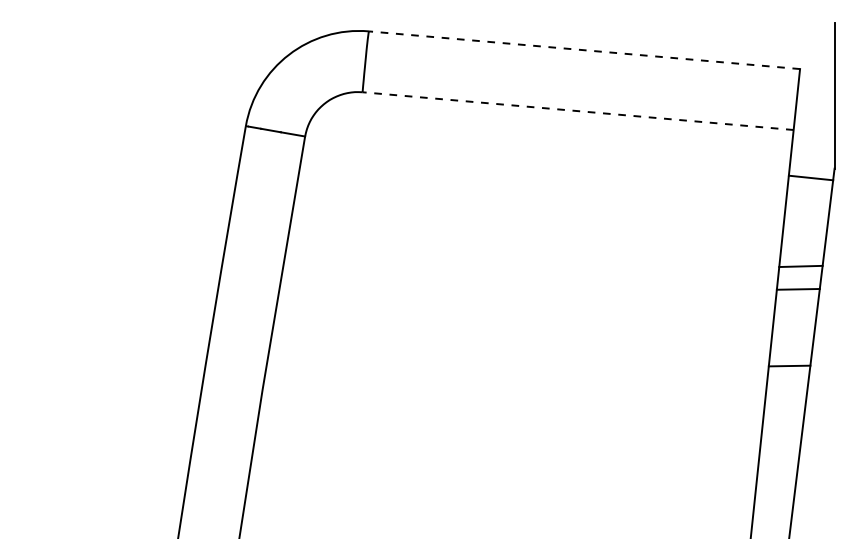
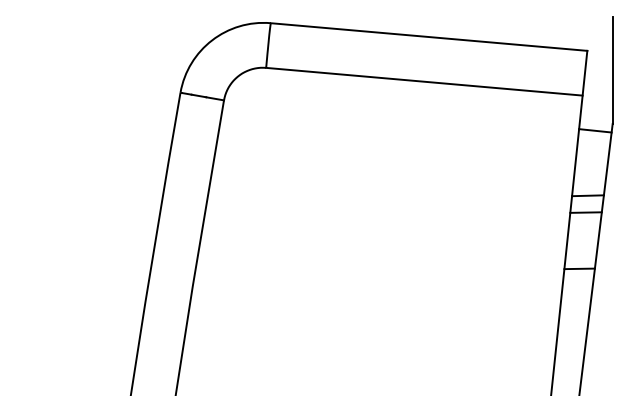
line: (584, 50) -> (429, 37), dashed -> solid
line: (577, 111) -> (423, 82), dashed -> solid

